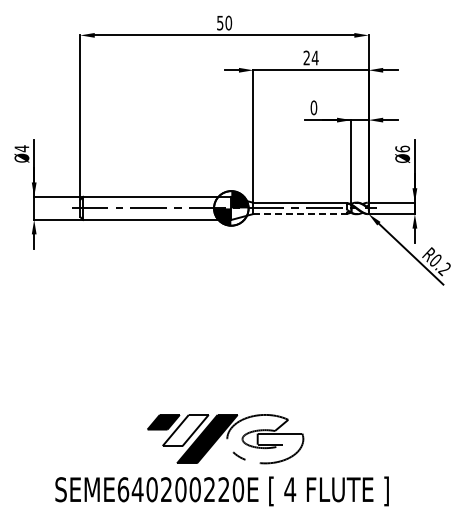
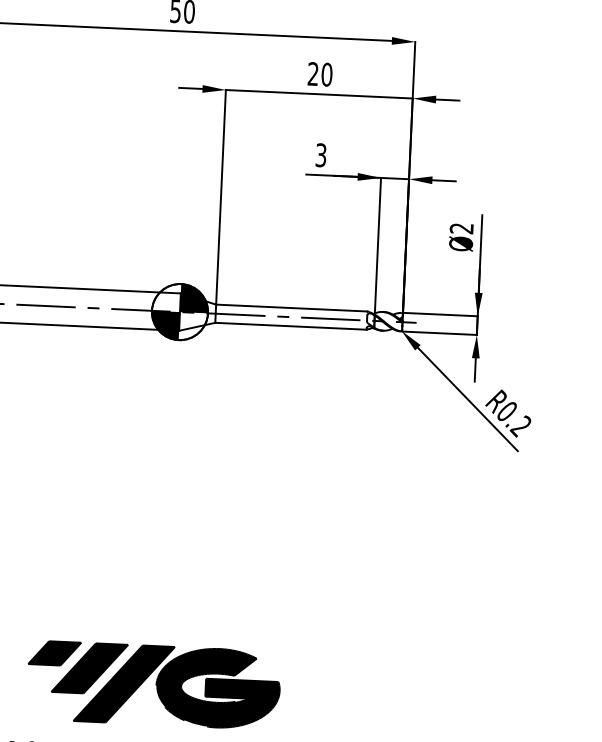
text: (314, 57) -> (325, 73), 24 -> 20
text: (313, 107) -> (320, 154), 0 -> 3
text: (402, 148) -> (461, 227), Ø6 -> Ø2
line: (300, 214) -> (291, 327), dashed -> solid
fill: (185, 430) -> (89, 668), added
fill: (265, 438) -> (218, 687), added

